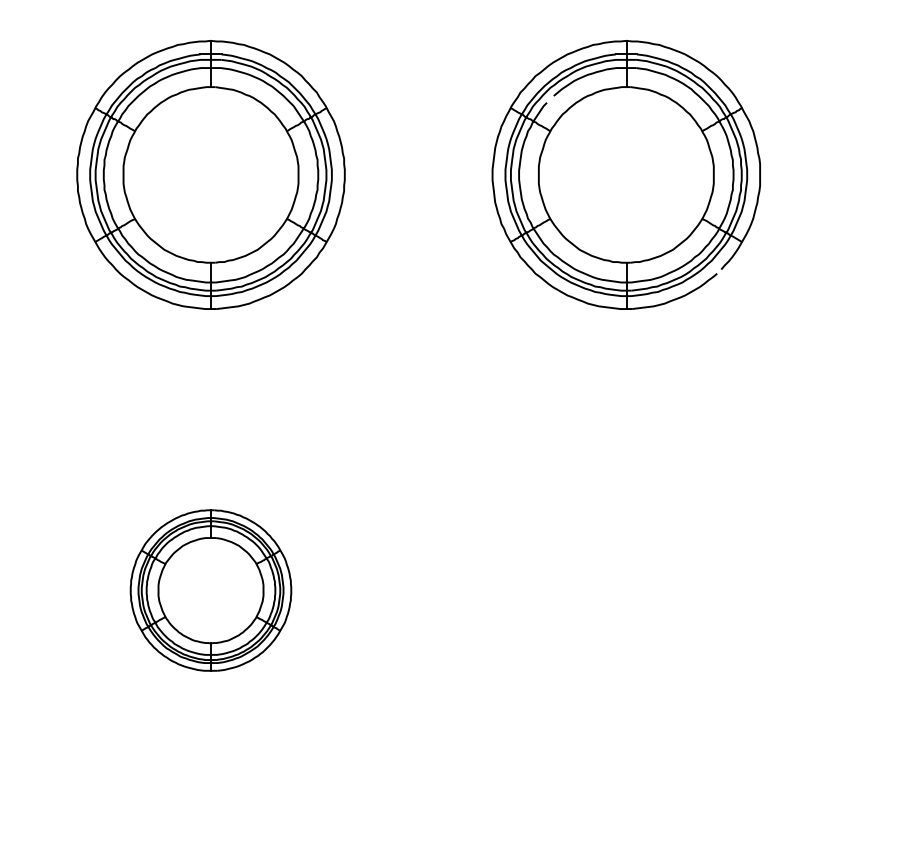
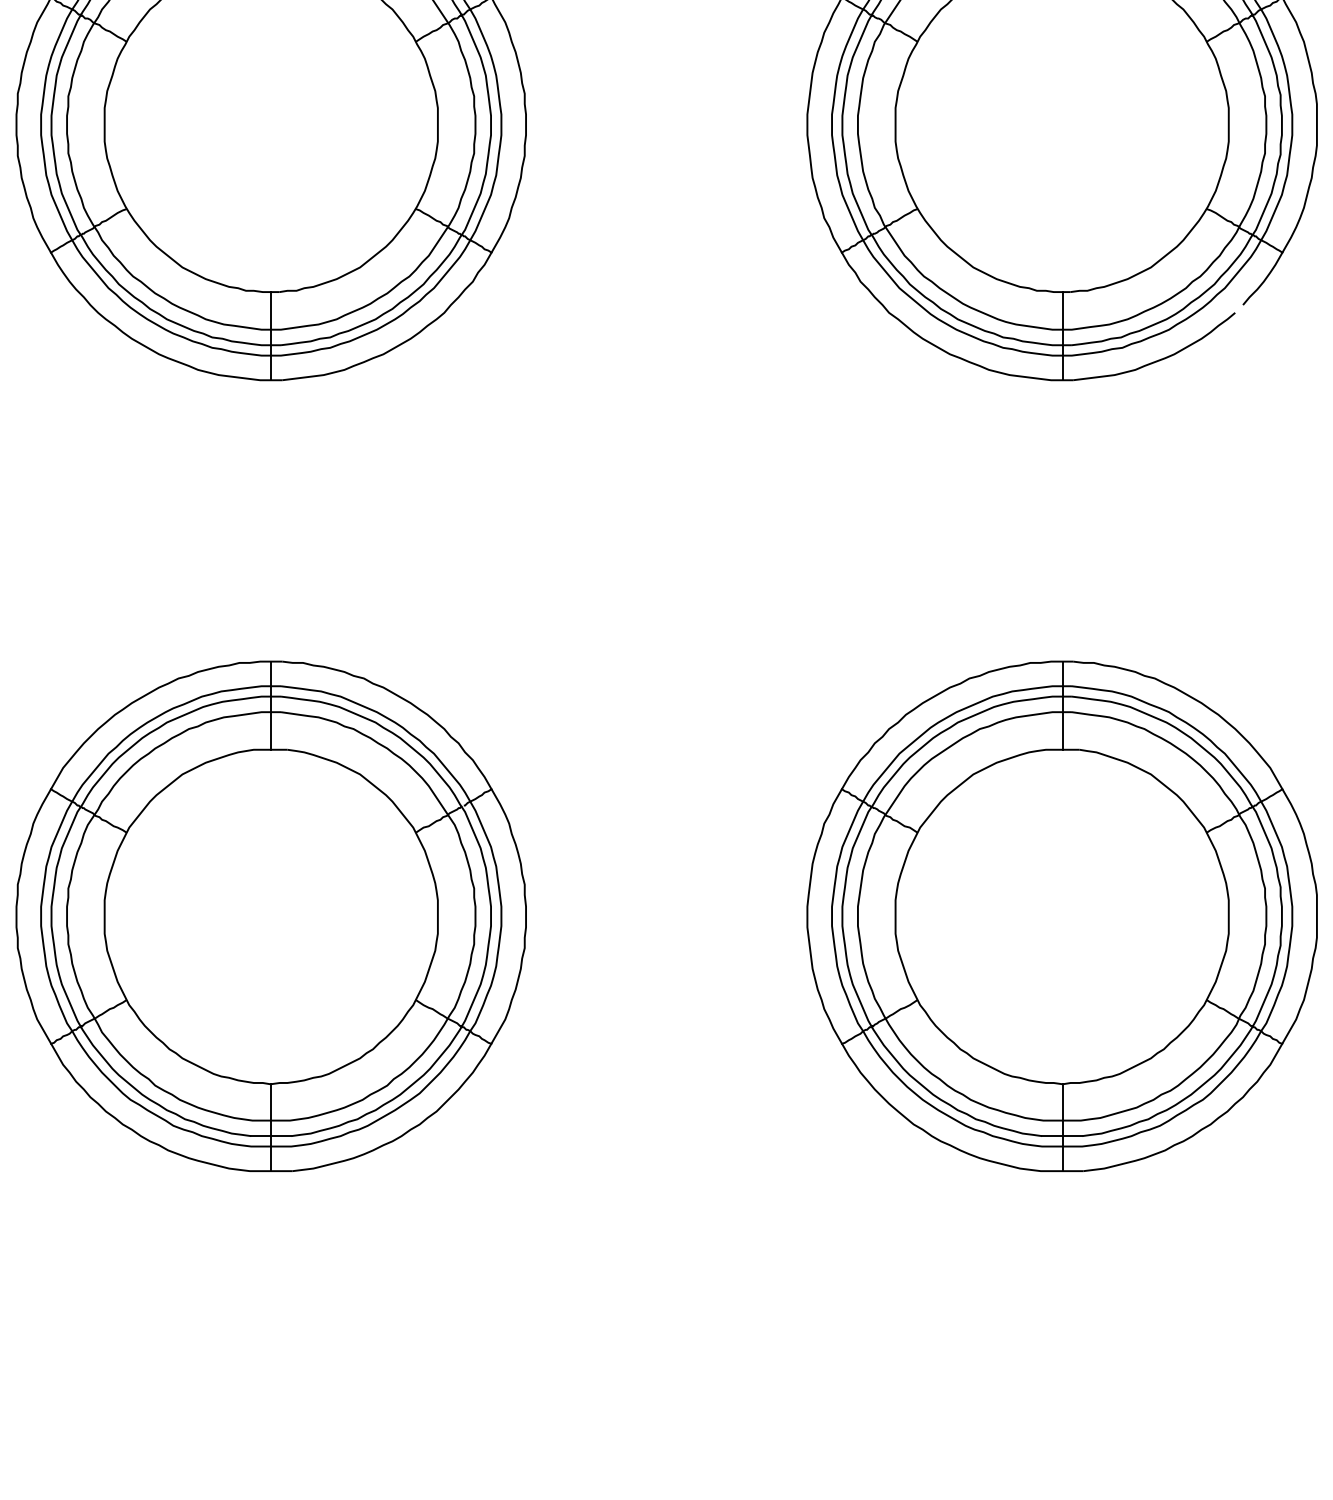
part: (210, 590) -> (270, 916), size x1.67
part: (625, 590) -> (1060, 916), added

